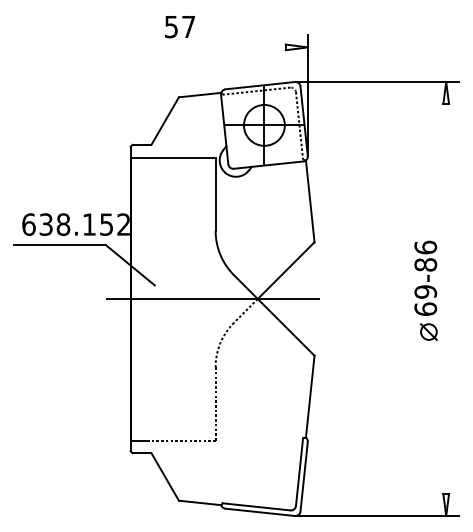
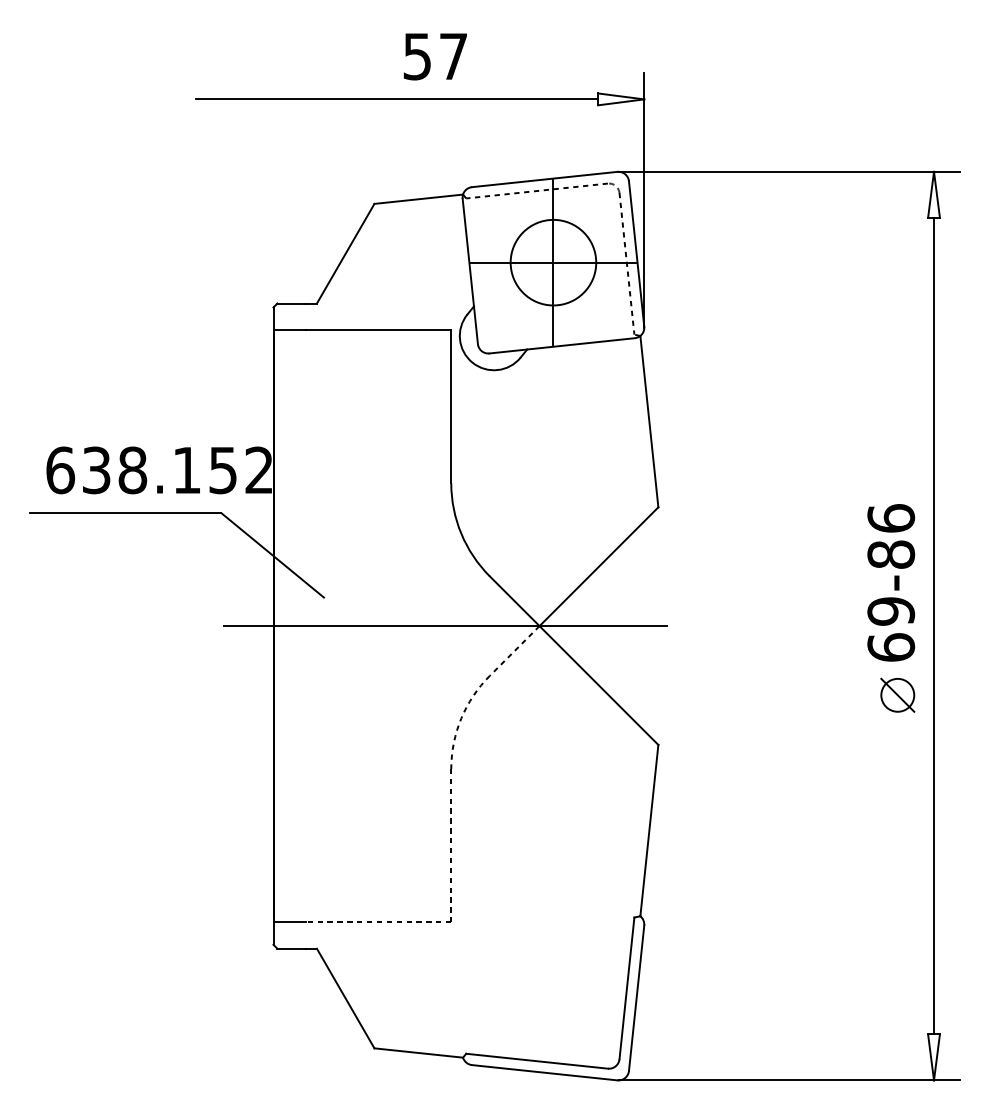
text: (180, 27) -> (436, 57), moved
line: (189, 47) -> (396, 99), added
line: (446, 299) -> (934, 627), added

